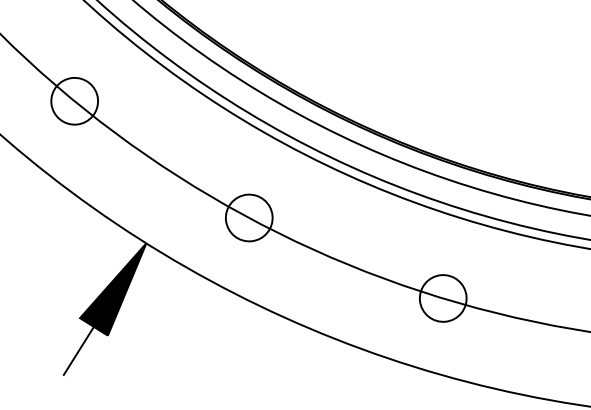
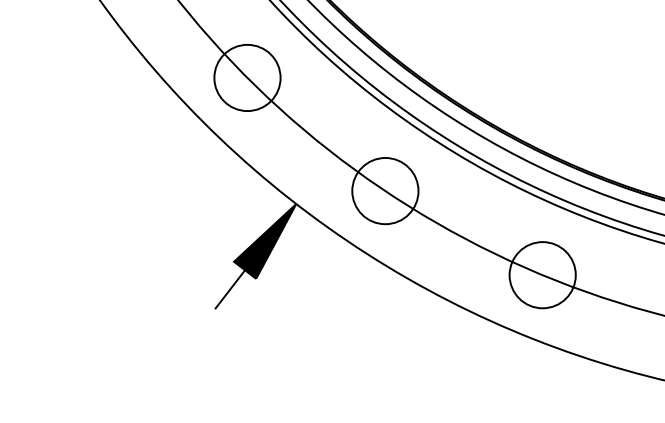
circle: (74, 100) -> (247, 77), size x1.67
circle: (249, 218) -> (385, 191), size x1.67
circle: (443, 298) -> (542, 275), size x1.67

